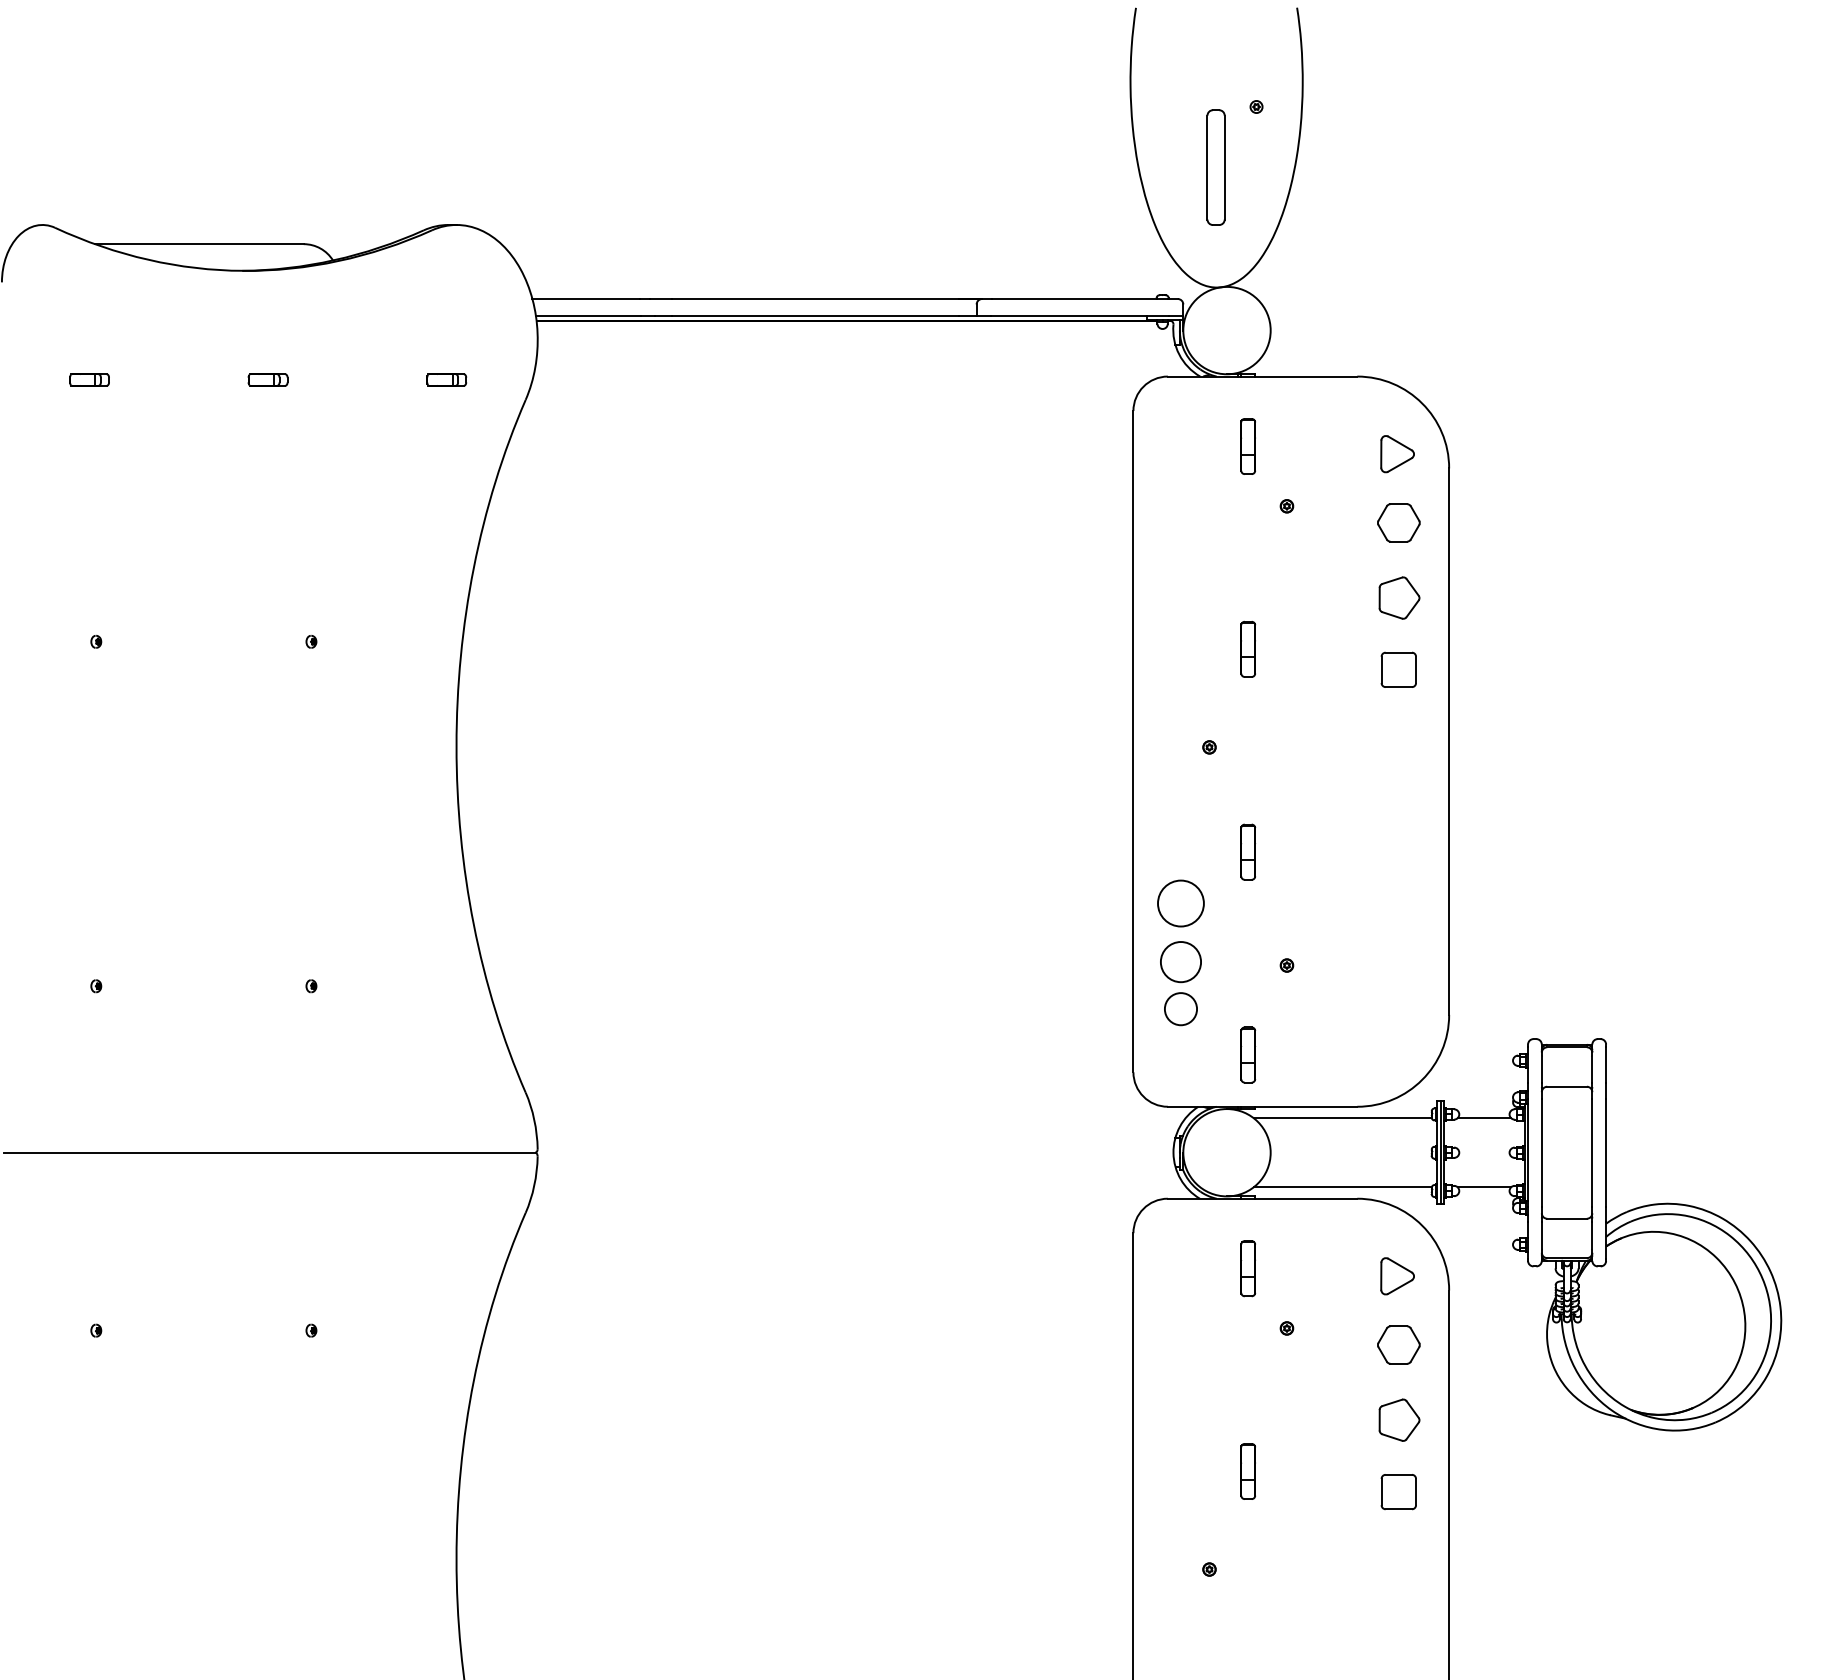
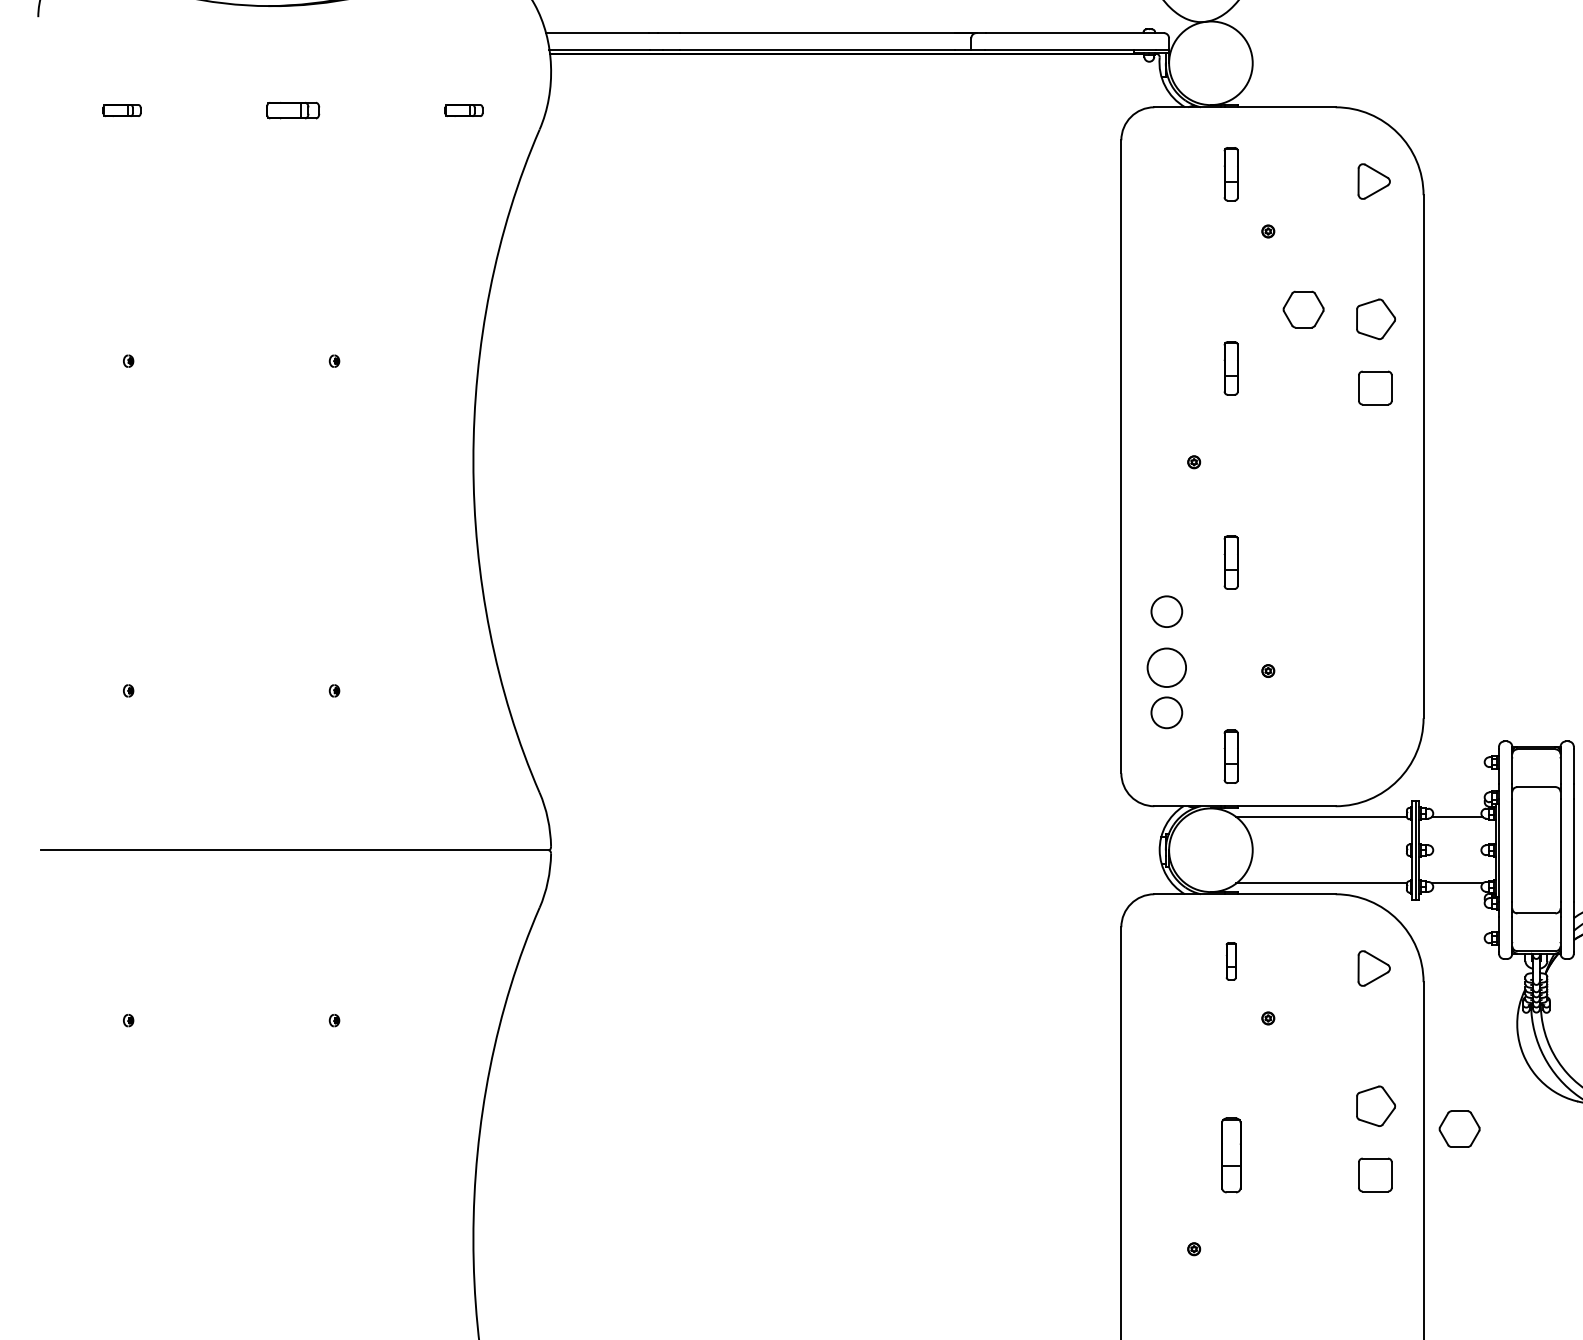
part: (267, 379) -> (292, 110), size x1.4
part: (1398, 522) -> (1303, 309), moved
circle: (1180, 903) -> (1166, 611), size x0.7
part: (1248, 1268) -> (1231, 961), size x0.7
part: (1398, 1344) -> (1459, 1128), moved
part: (1247, 1471) -> (1230, 1155), size x1.4

